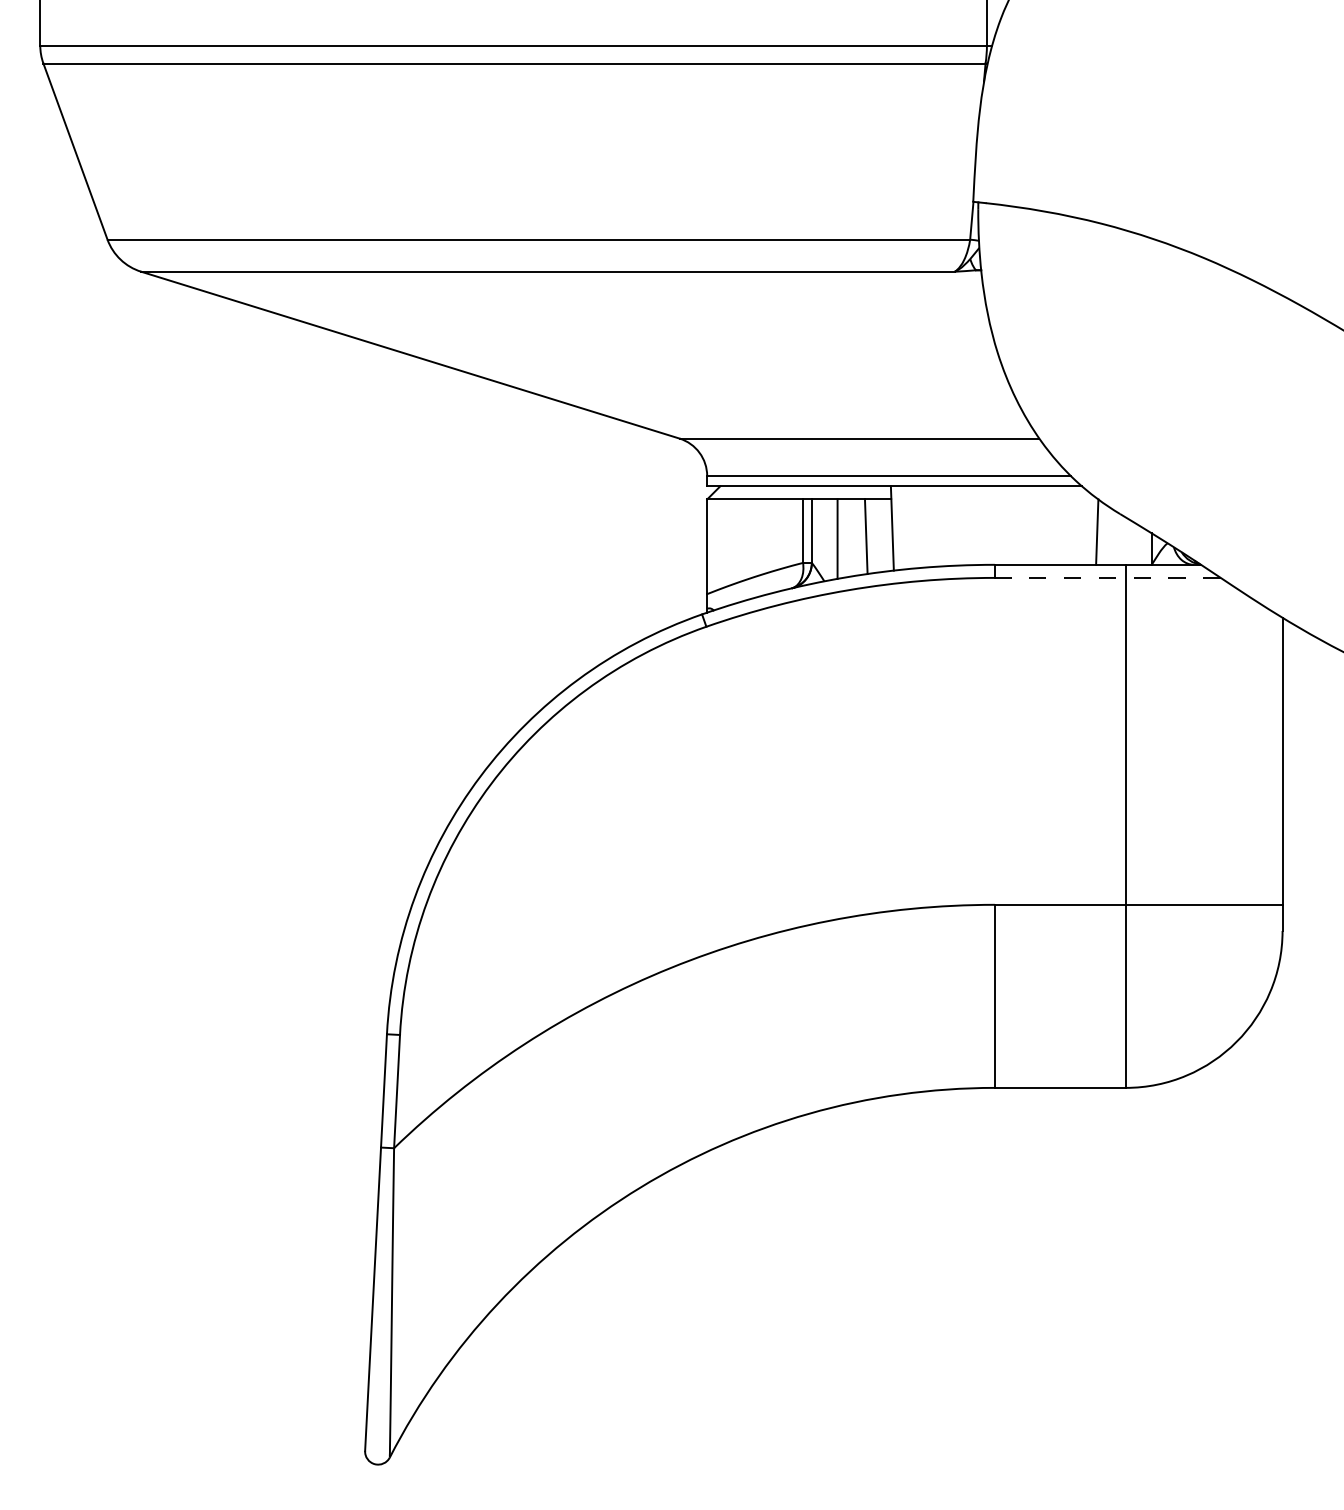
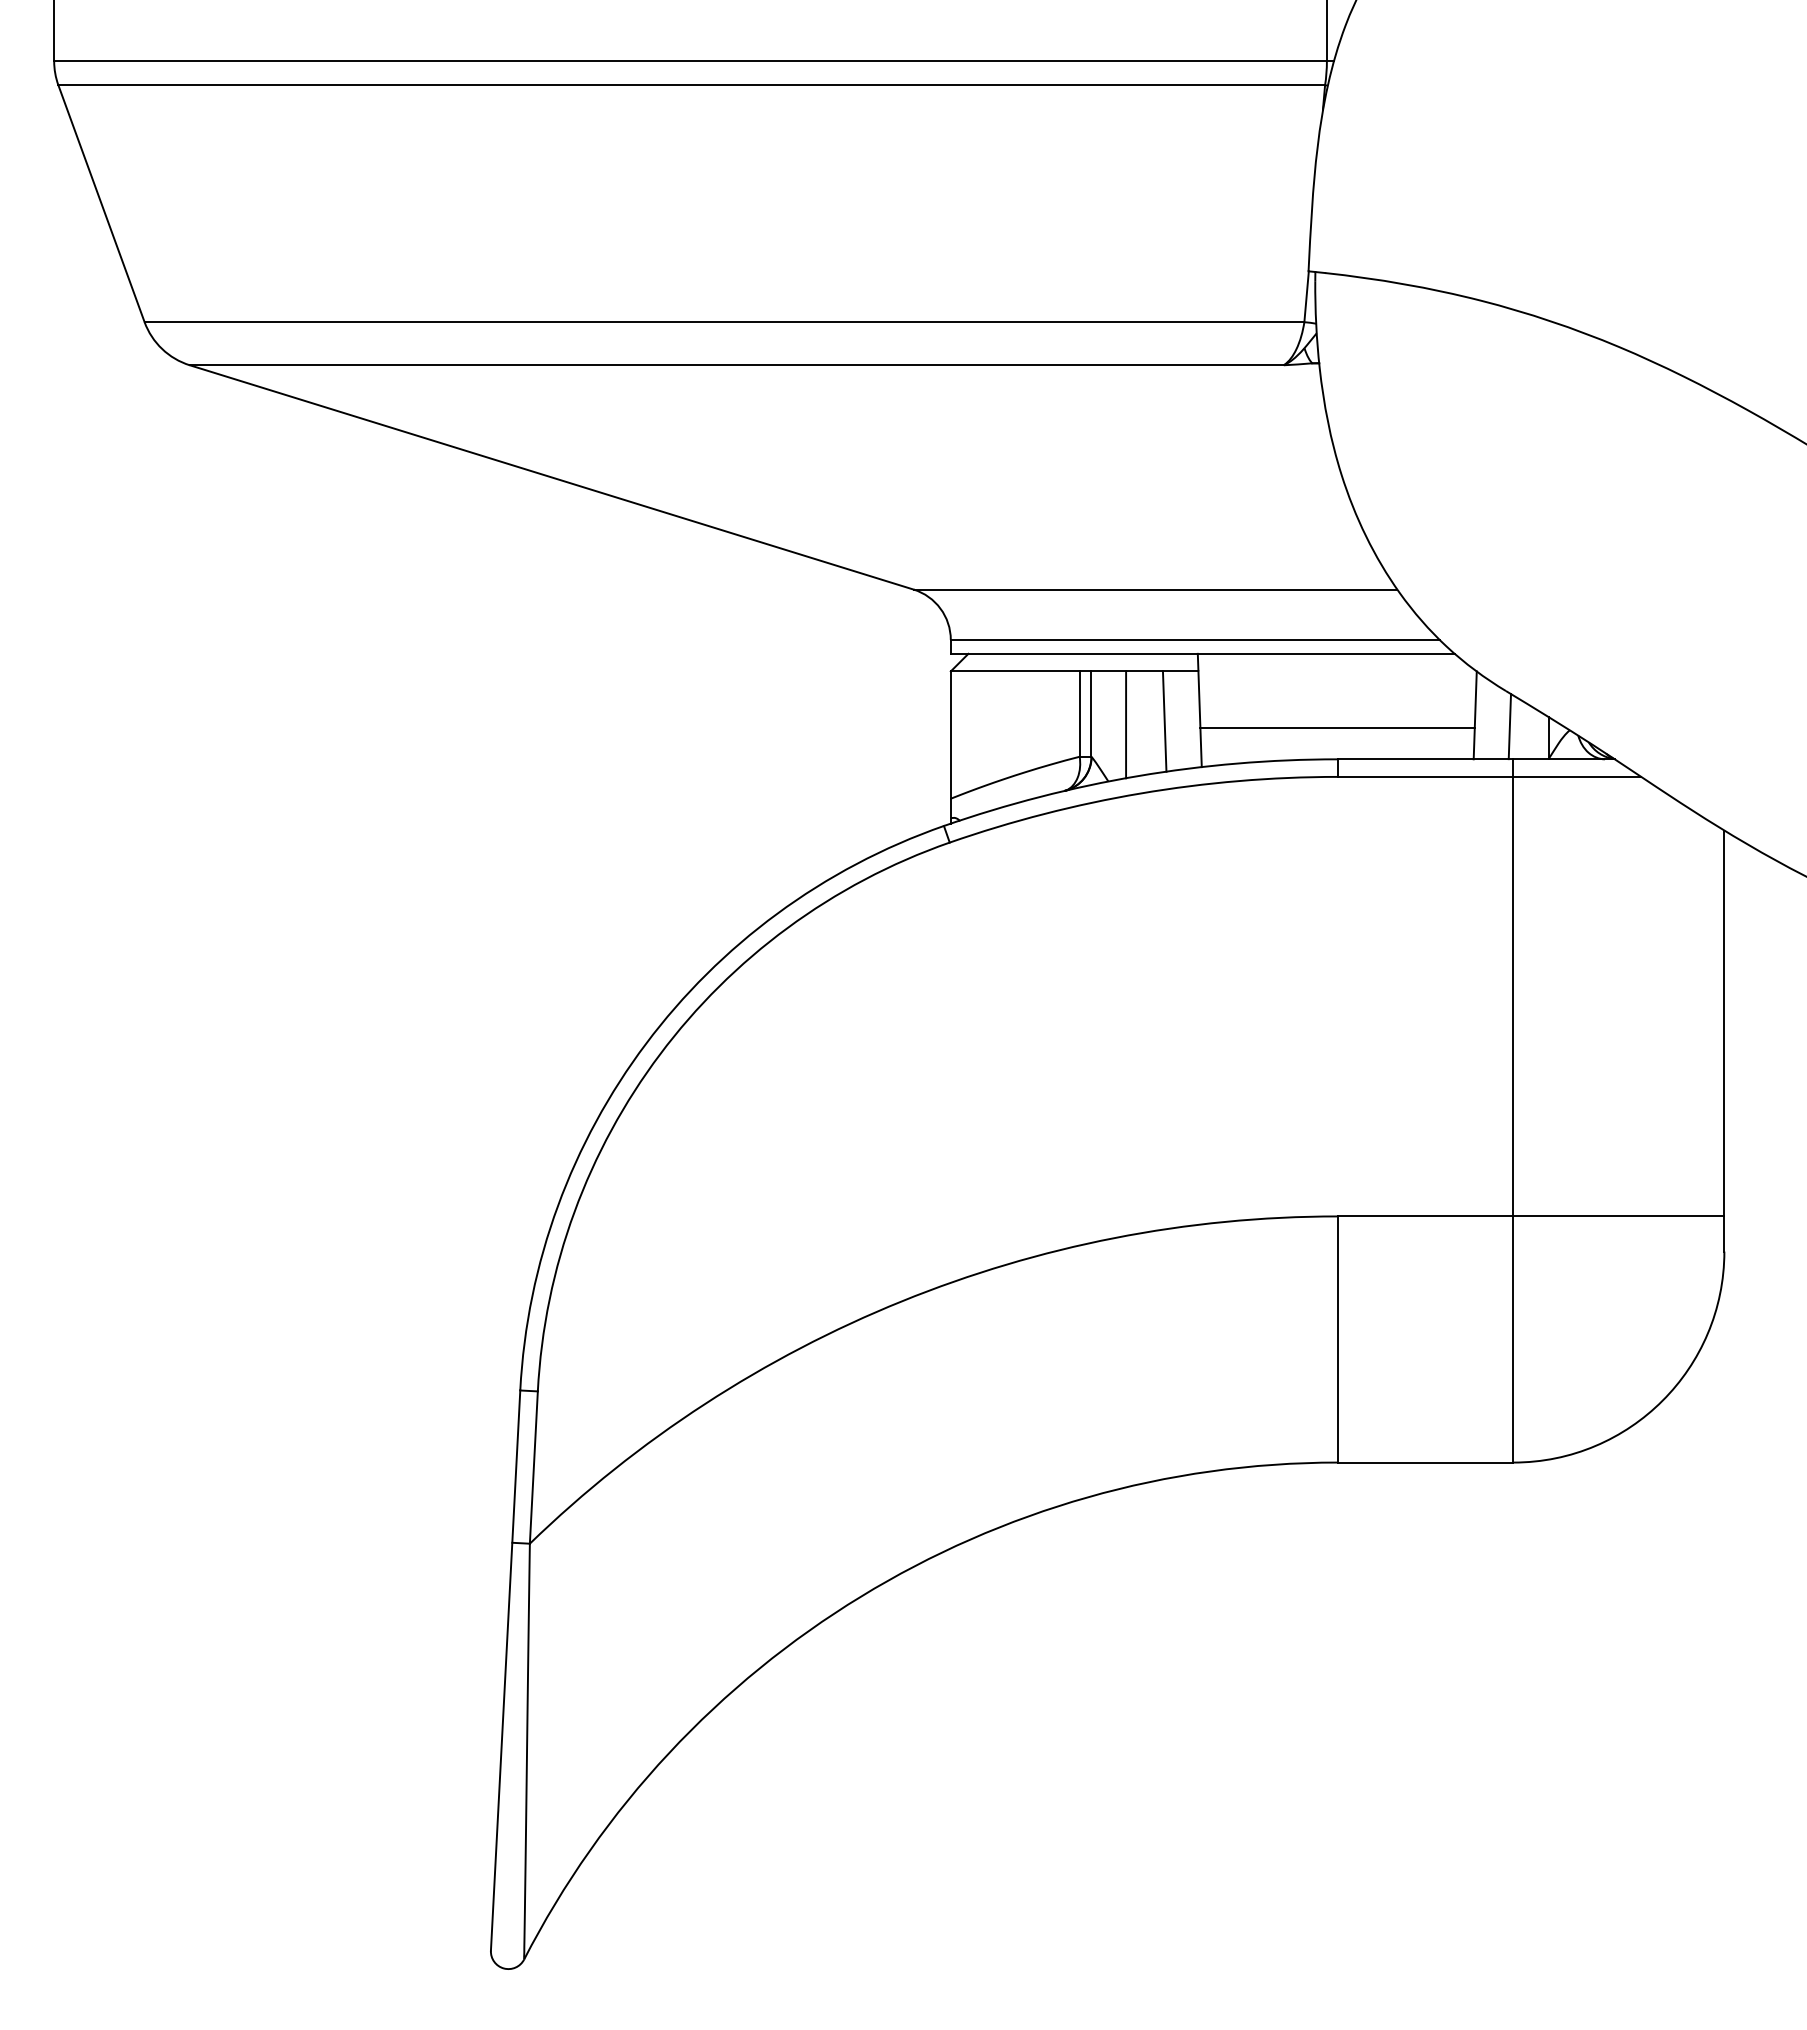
line: (1122, 540) -> (1509, 726), added
line: (994, 541) -> (1337, 727), added
line: (1107, 577) -> (1489, 776), dashed -> solid

